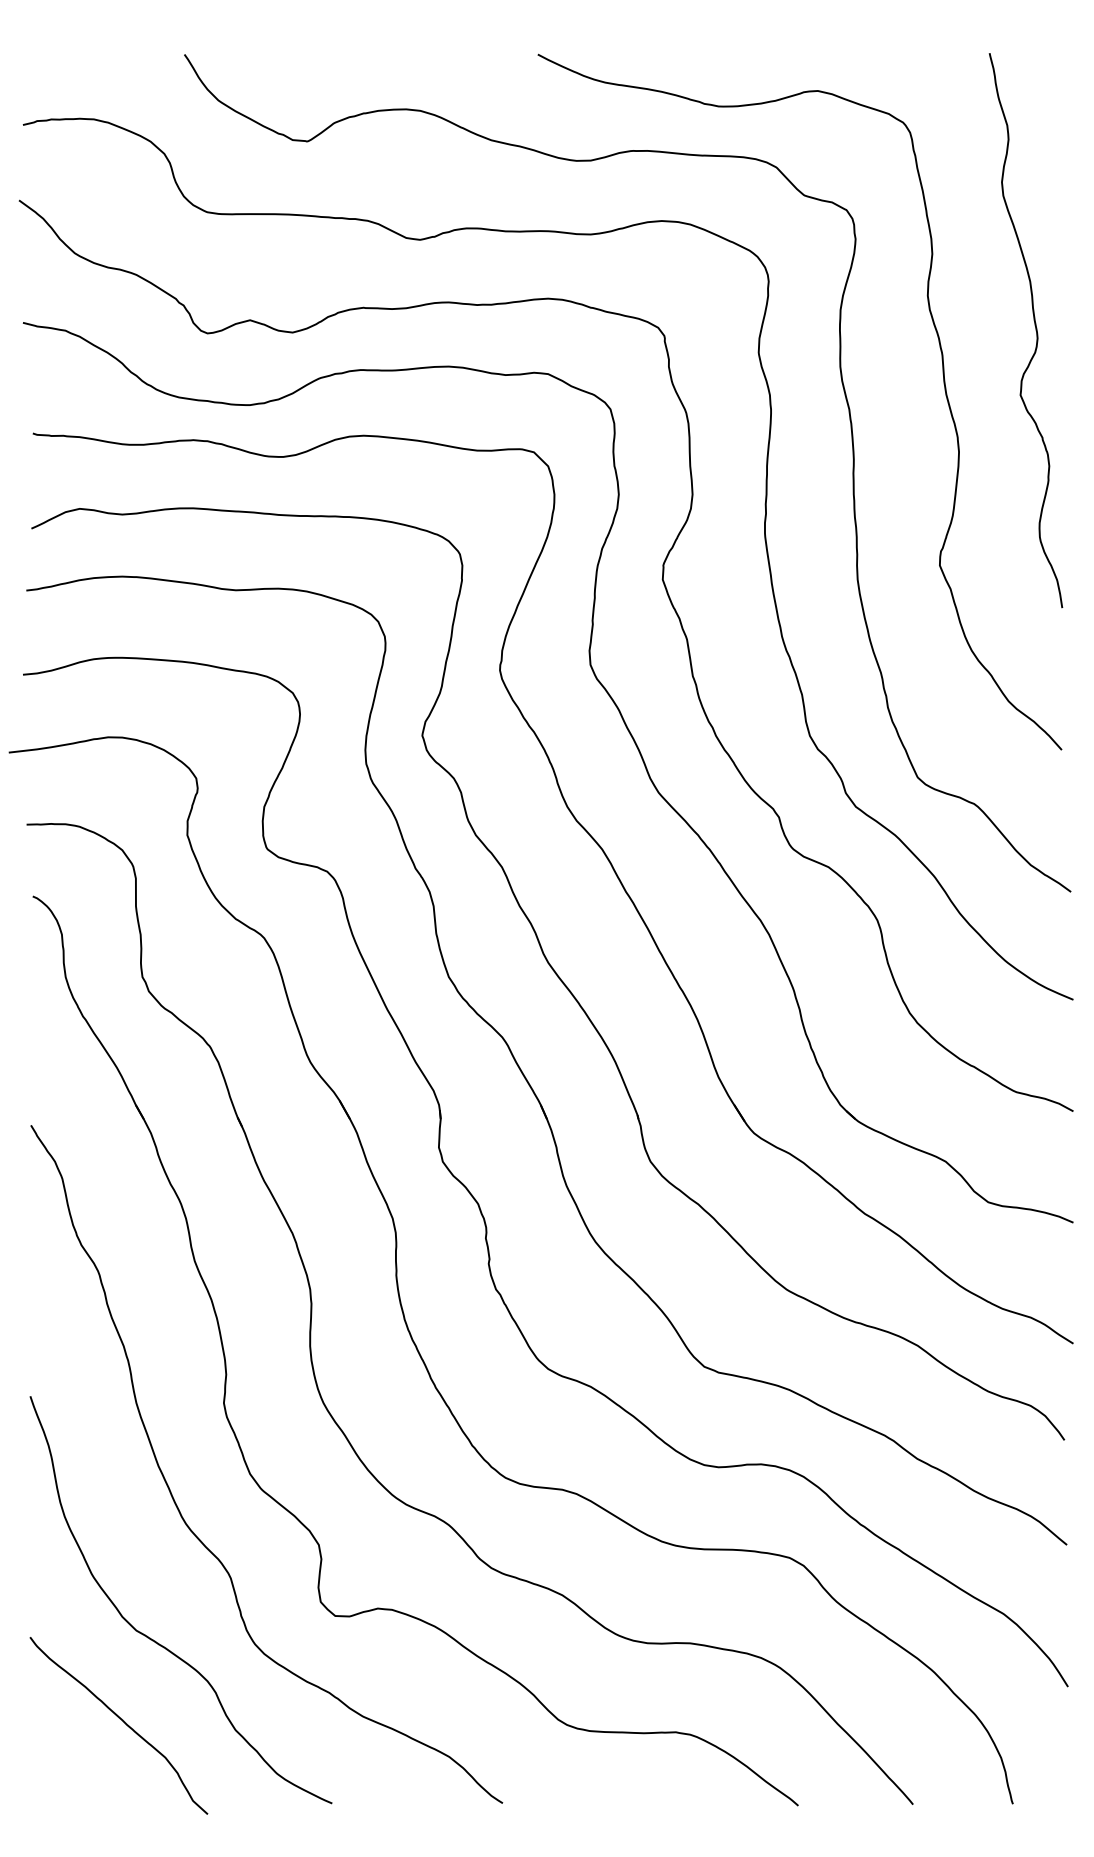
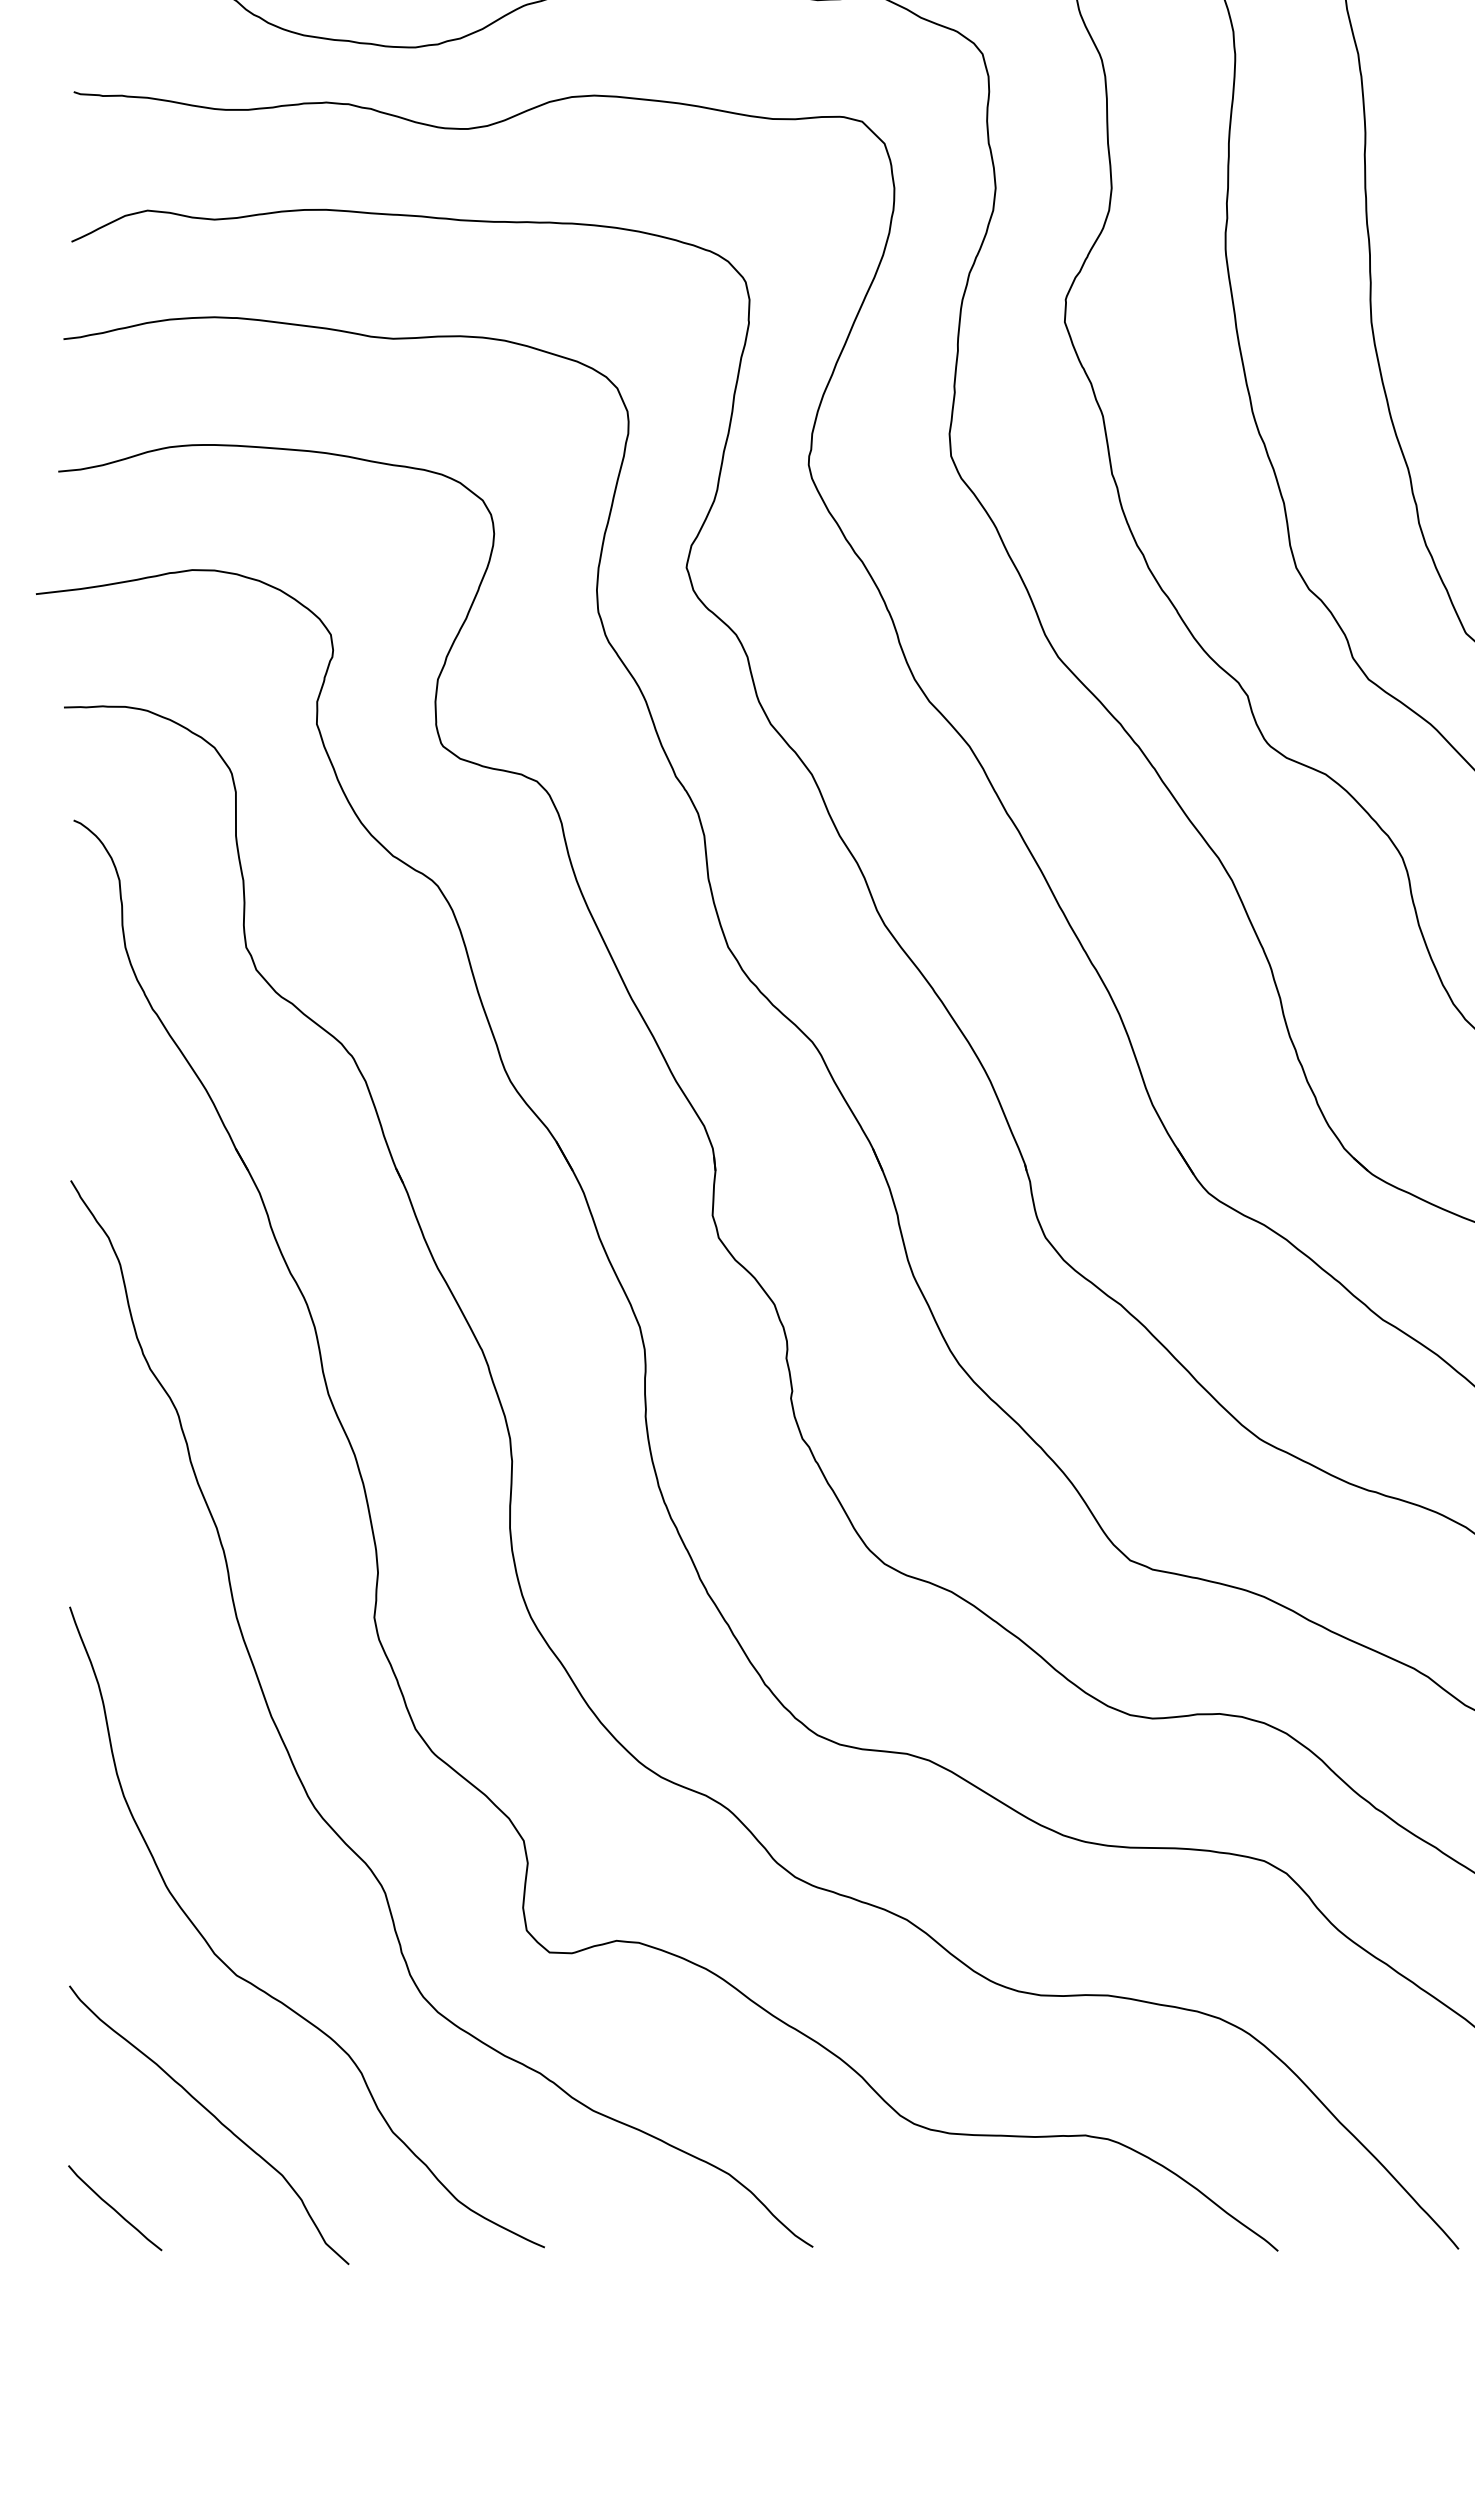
curve: (59, 1778) -> (115, 2208), added

